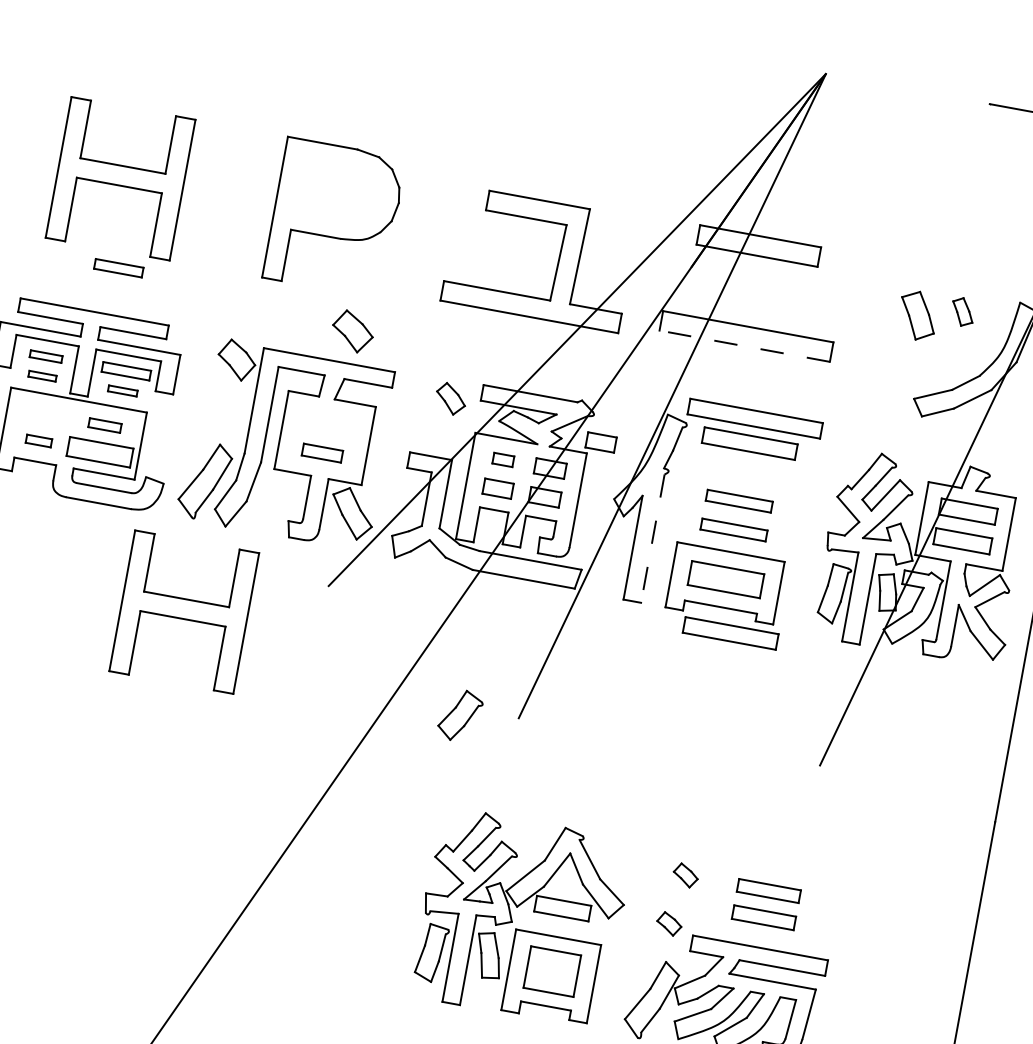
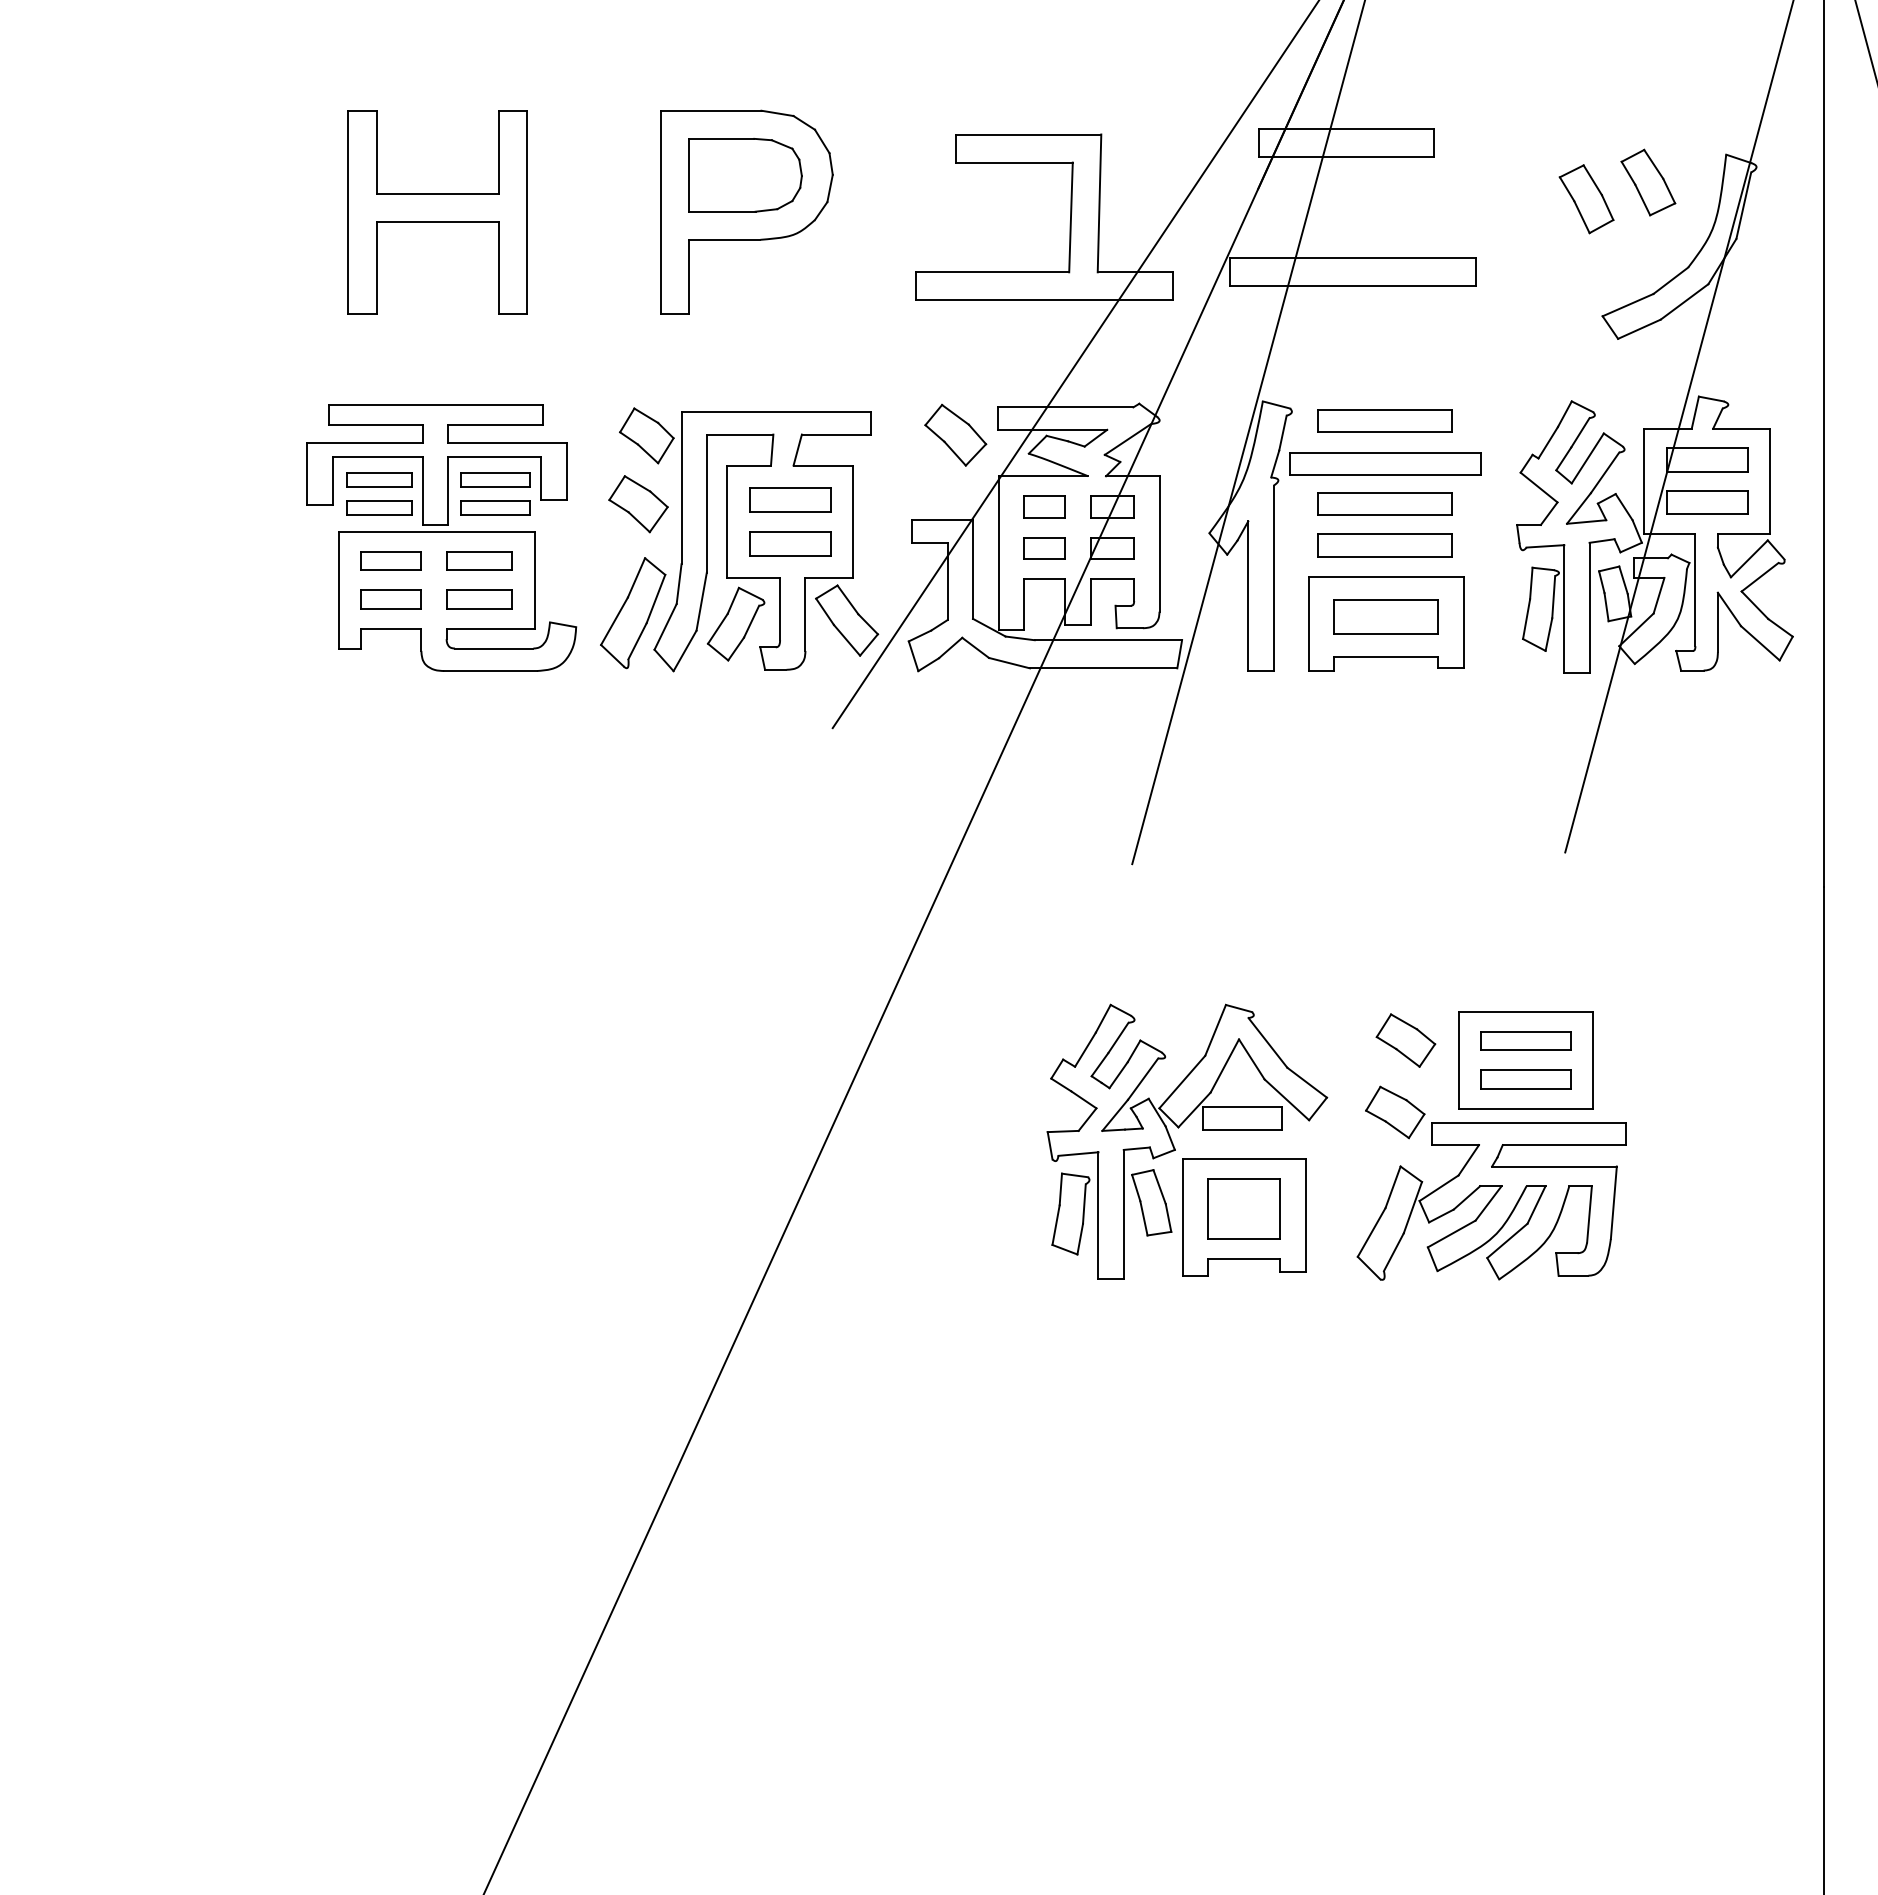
part: (338, 192) -> (745, 175), added
part: (118, 268) -> (458, 337), removed
part: (962, 312) -> (1648, 182), size x1.67
part: (352, 331) -> (638, 504), moved
line: (744, 346) -> (1352, 286), dashed -> solid
part: (46, 356) -> (379, 479), size x1.43
part: (42, 375) -> (379, 507), size x1.67
part: (122, 390) -> (495, 507), size x1.67
part: (450, 398) -> (955, 434), size x1.43
part: (43, 413) -> (390, 560), added
part: (755, 418) -> (1385, 463), moved
part: (328, 422) -> (790, 499), added
part: (105, 425) -> (479, 560), size x1.43
part: (38, 440) -> (390, 599), size x1.67
part: (600, 442) -> (1176, 457), removed
part: (100, 452) -> (479, 599), size x0.71
part: (322, 453) -> (790, 543), size x1.43
part: (503, 459) -> (1044, 506), size x1.43
part: (739, 500) -> (1384, 503), size x1.43
part: (733, 529) -> (1384, 545), size x1.43
line: (652, 538) -> (1273, 578), dashed -> solid
part: (183, 612) -> (637, 801), removed
part: (730, 633) -> (1406, 690), removed
part: (460, 715) -> (735, 623), moved
part: (685, 875) -> (1405, 1040), size x1.67
part: (766, 904) -> (1525, 1060), added
part: (669, 924) -> (1395, 1112), size x1.67

